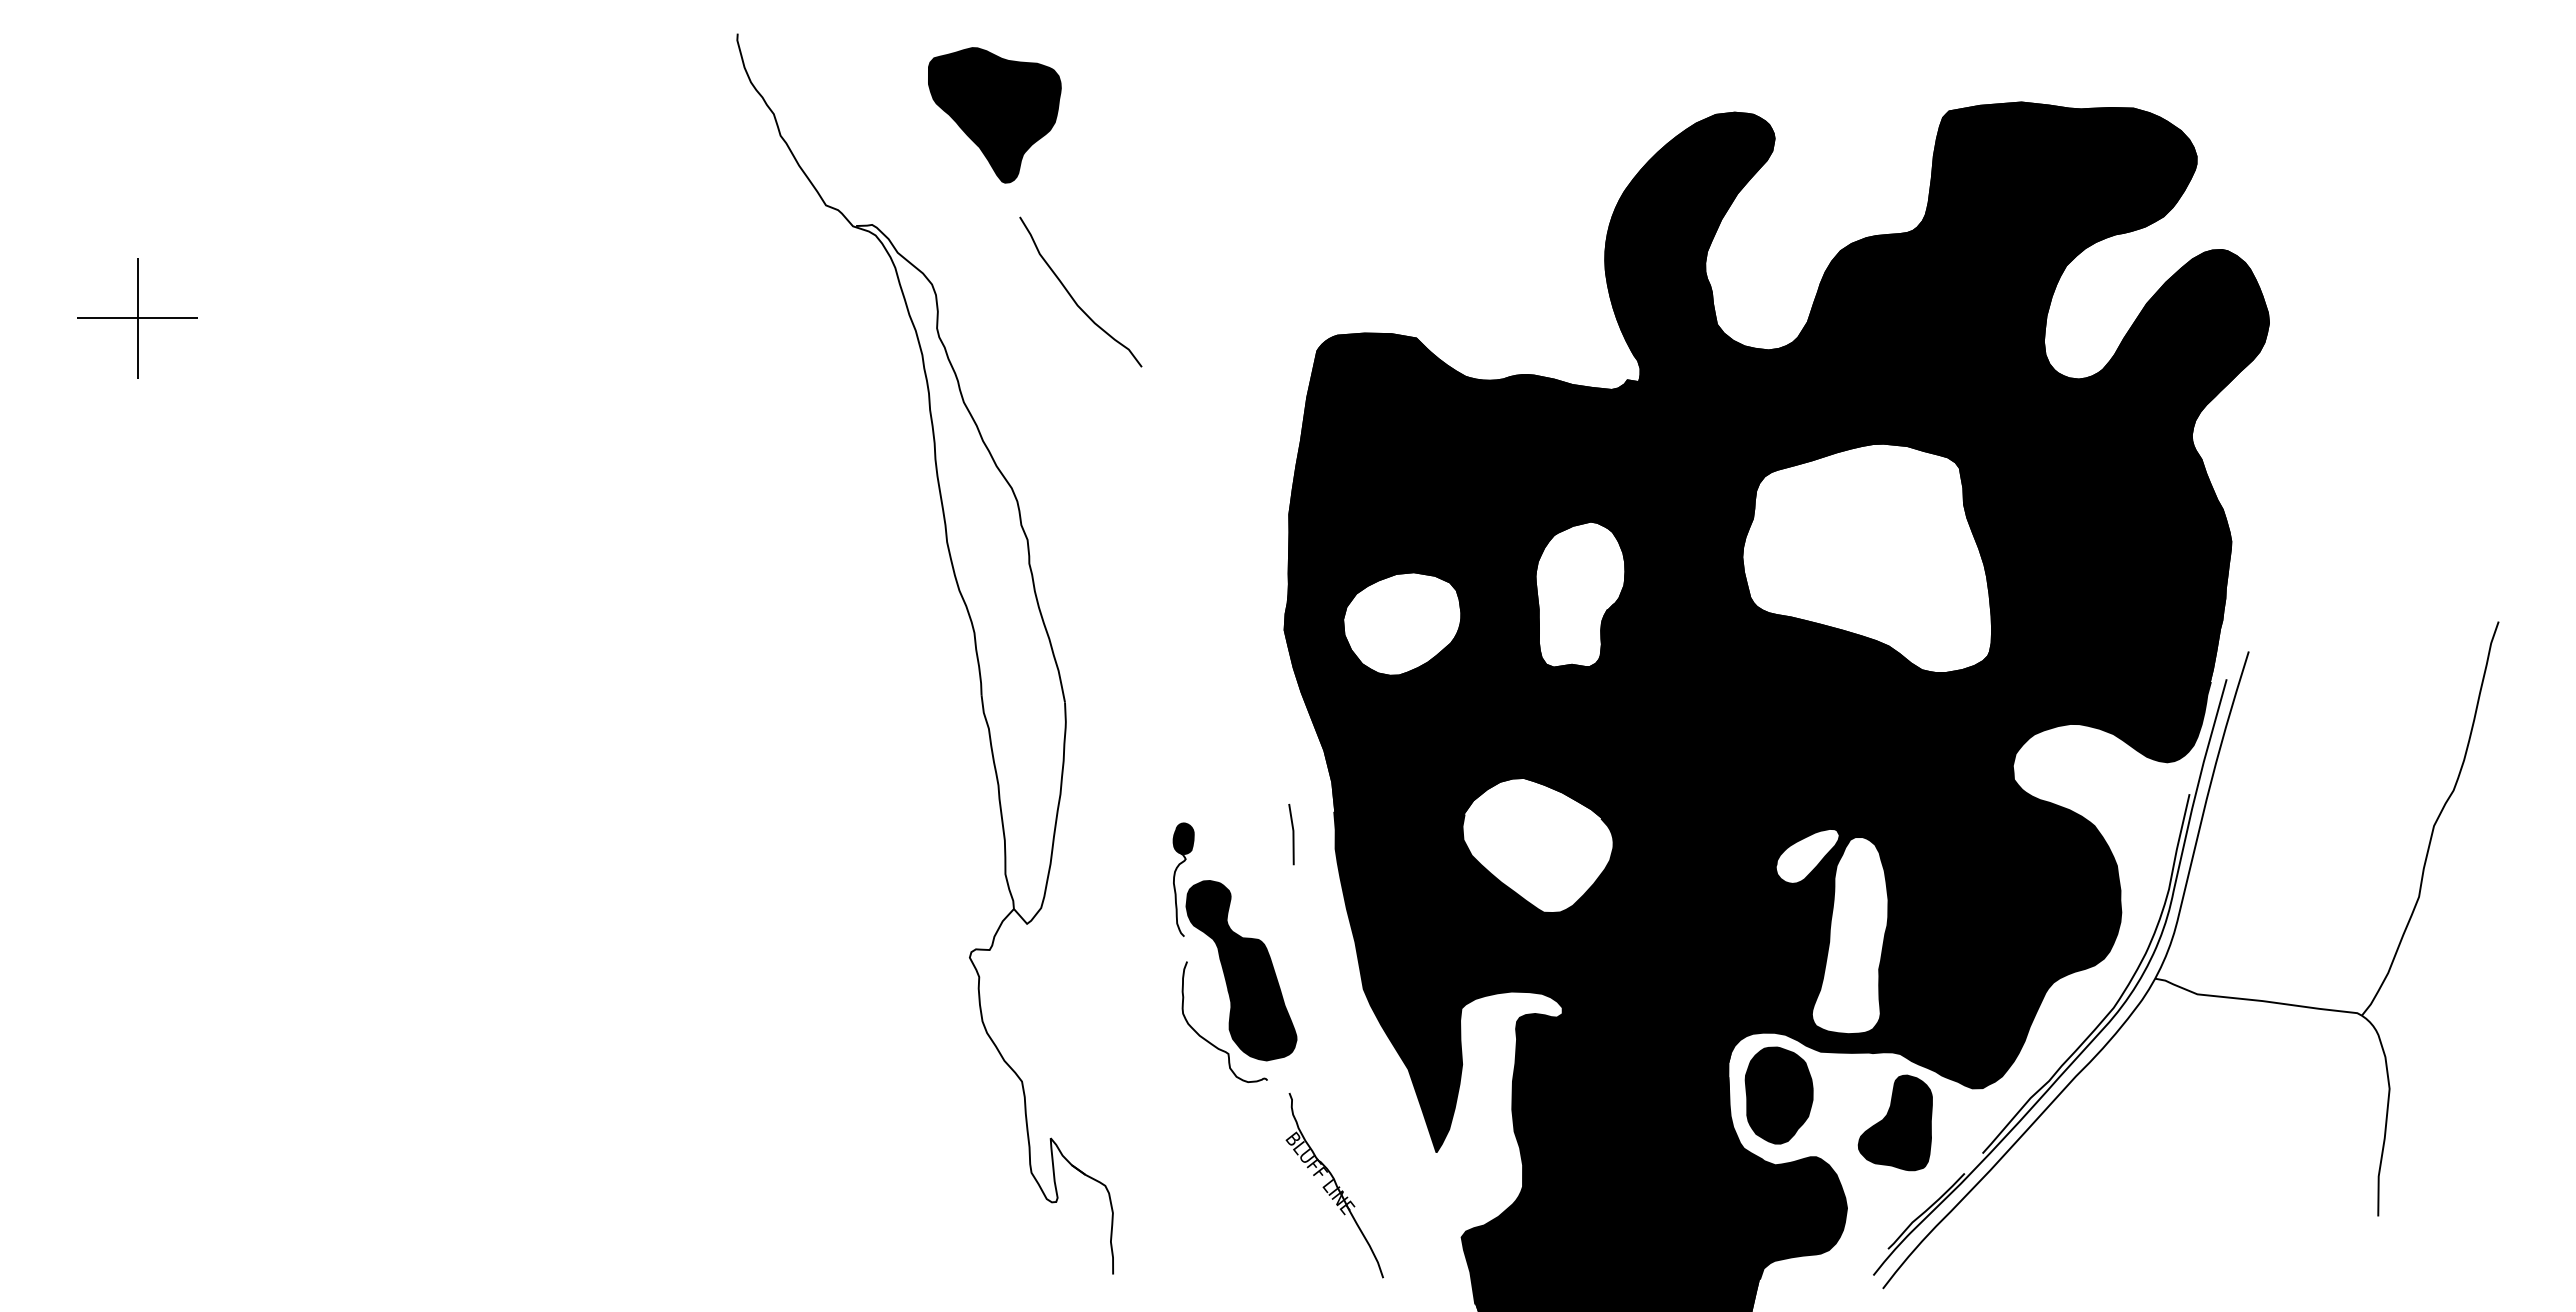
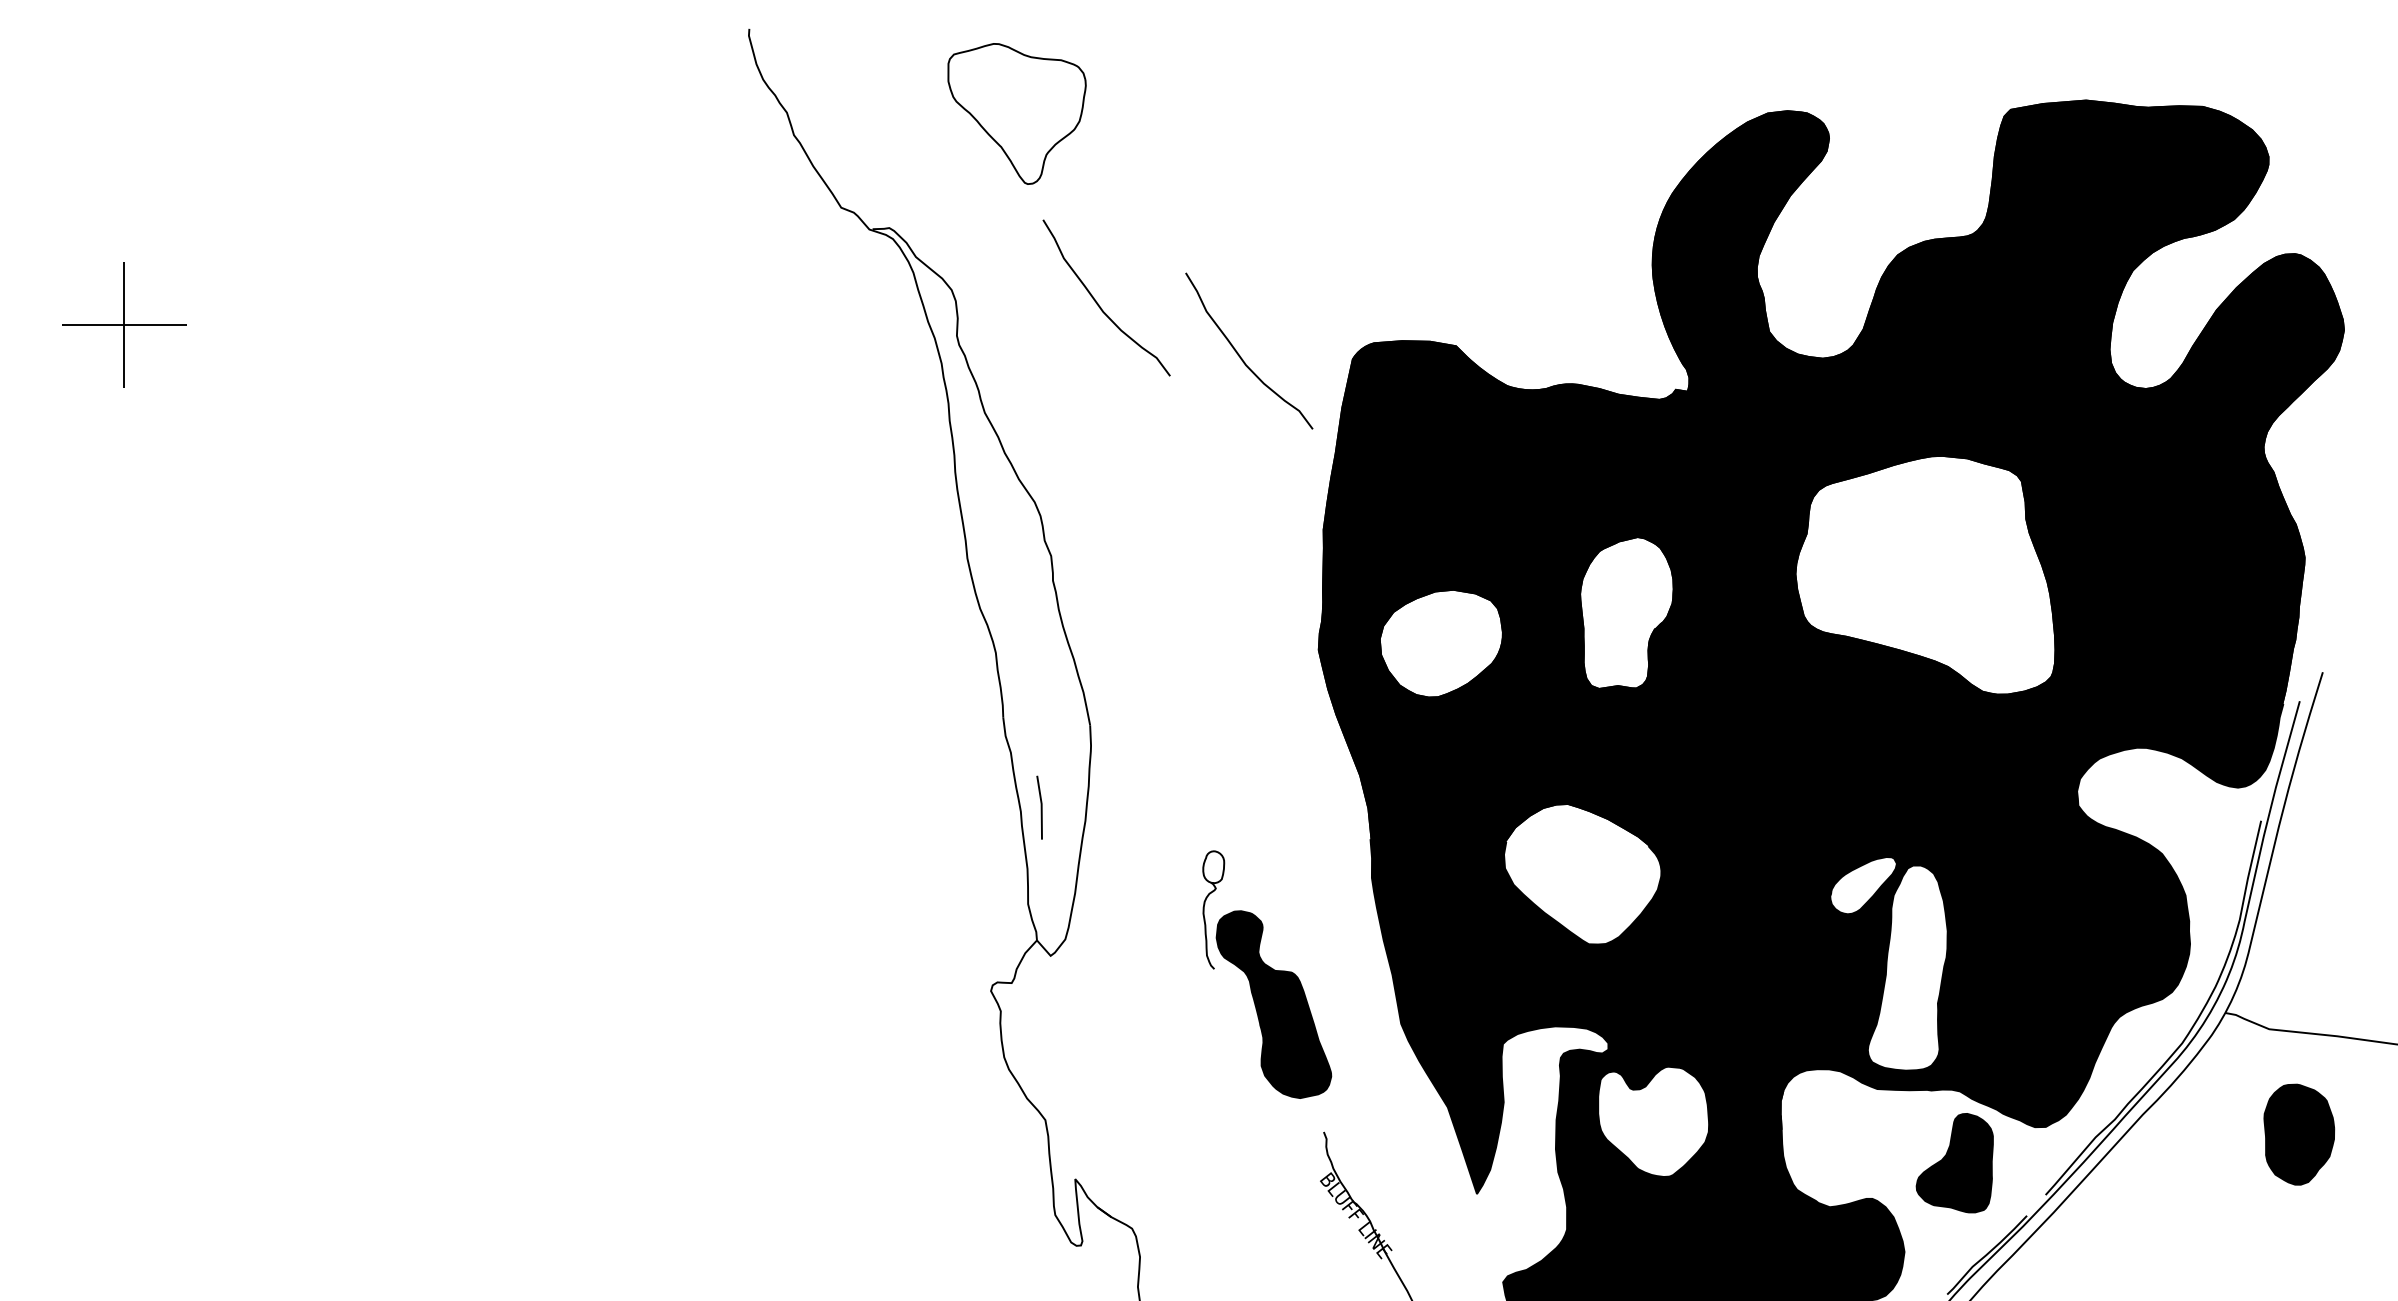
fill: (994, 115) -> (1016, 114), removed
curve: (1209, 347) -> (1240, 355), added
line: (1292, 834) -> (1040, 807), moved
fill: (1183, 838) -> (1213, 866), removed
curve: (1211, 1042) -> (1242, 1079), removed
fill: (1605, 1083) -> (1652, 1122), removed
part: (1778, 1095) -> (2298, 1134), moved

